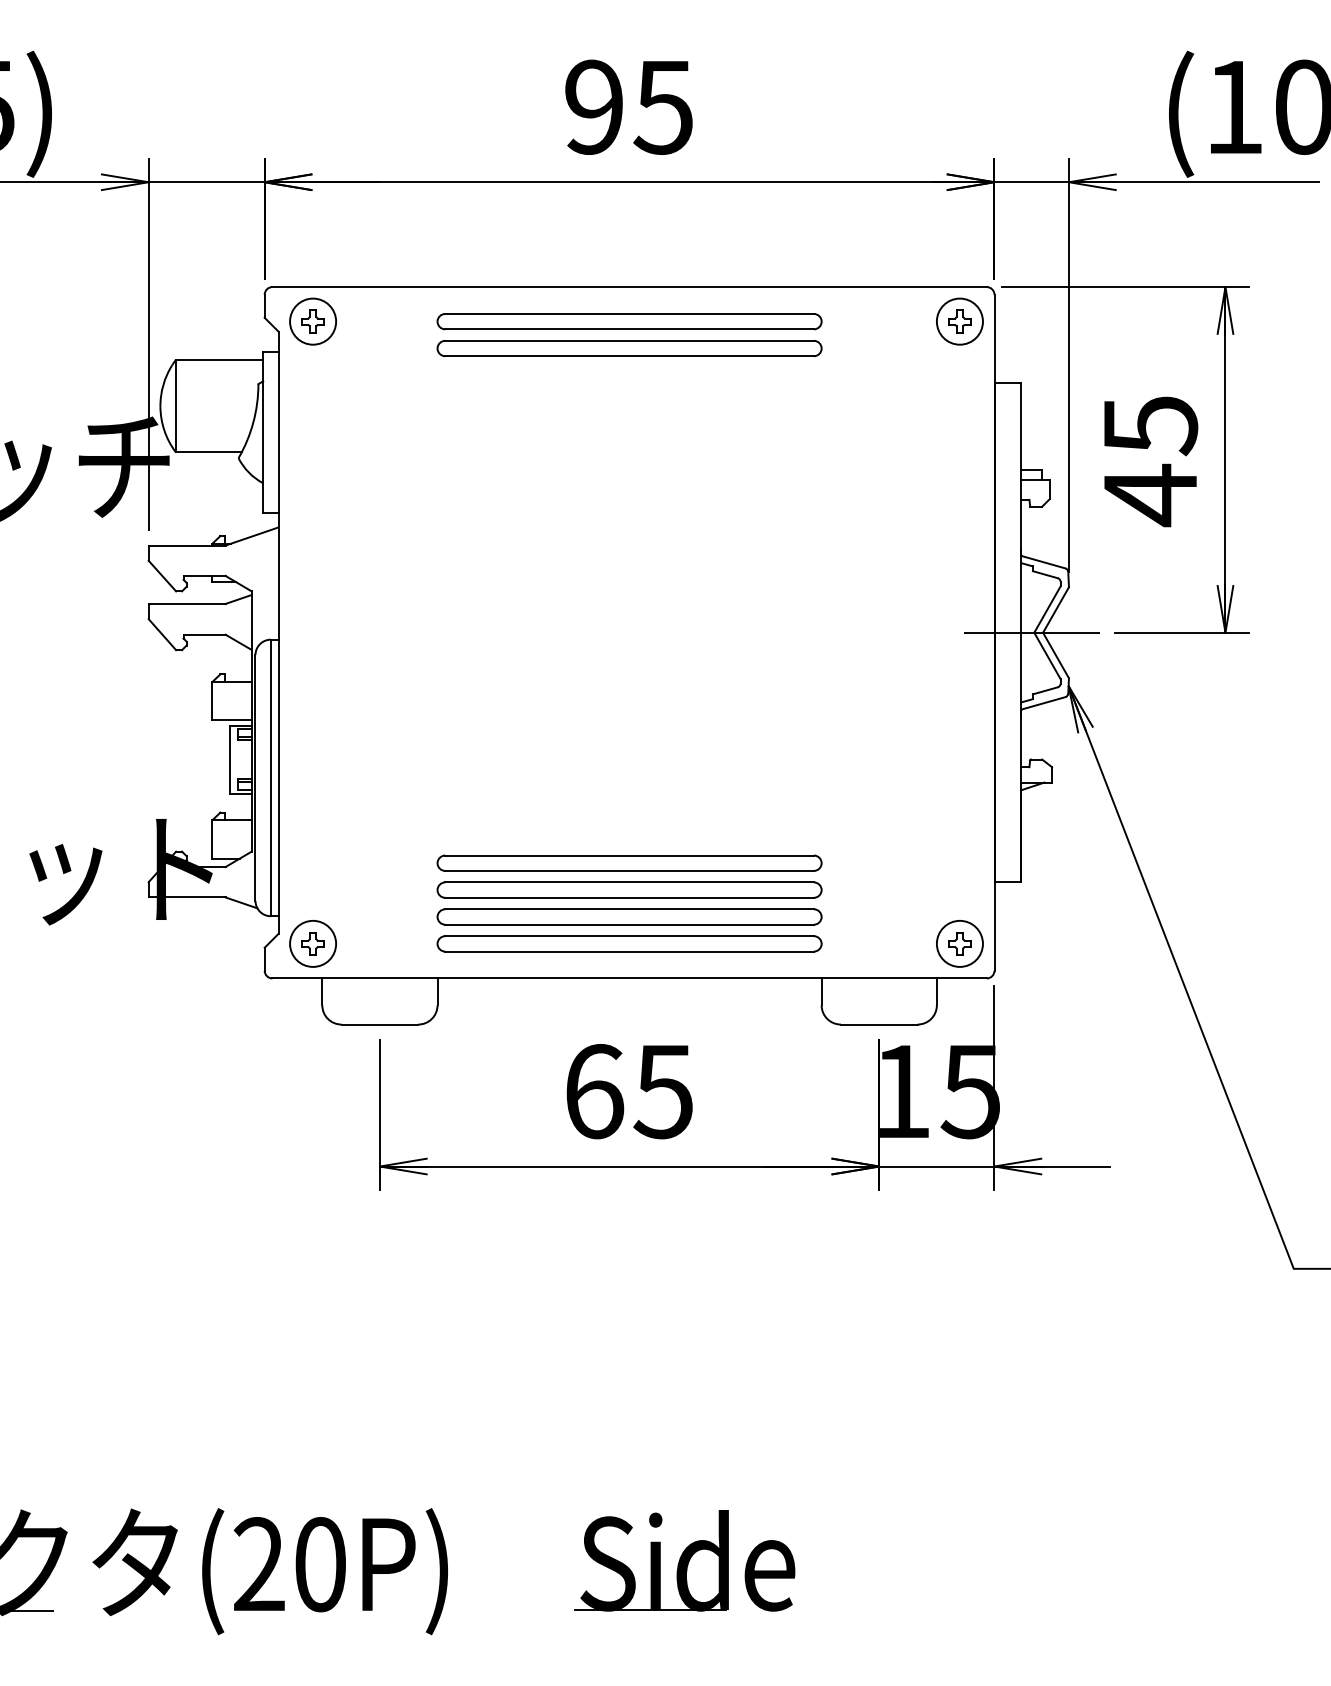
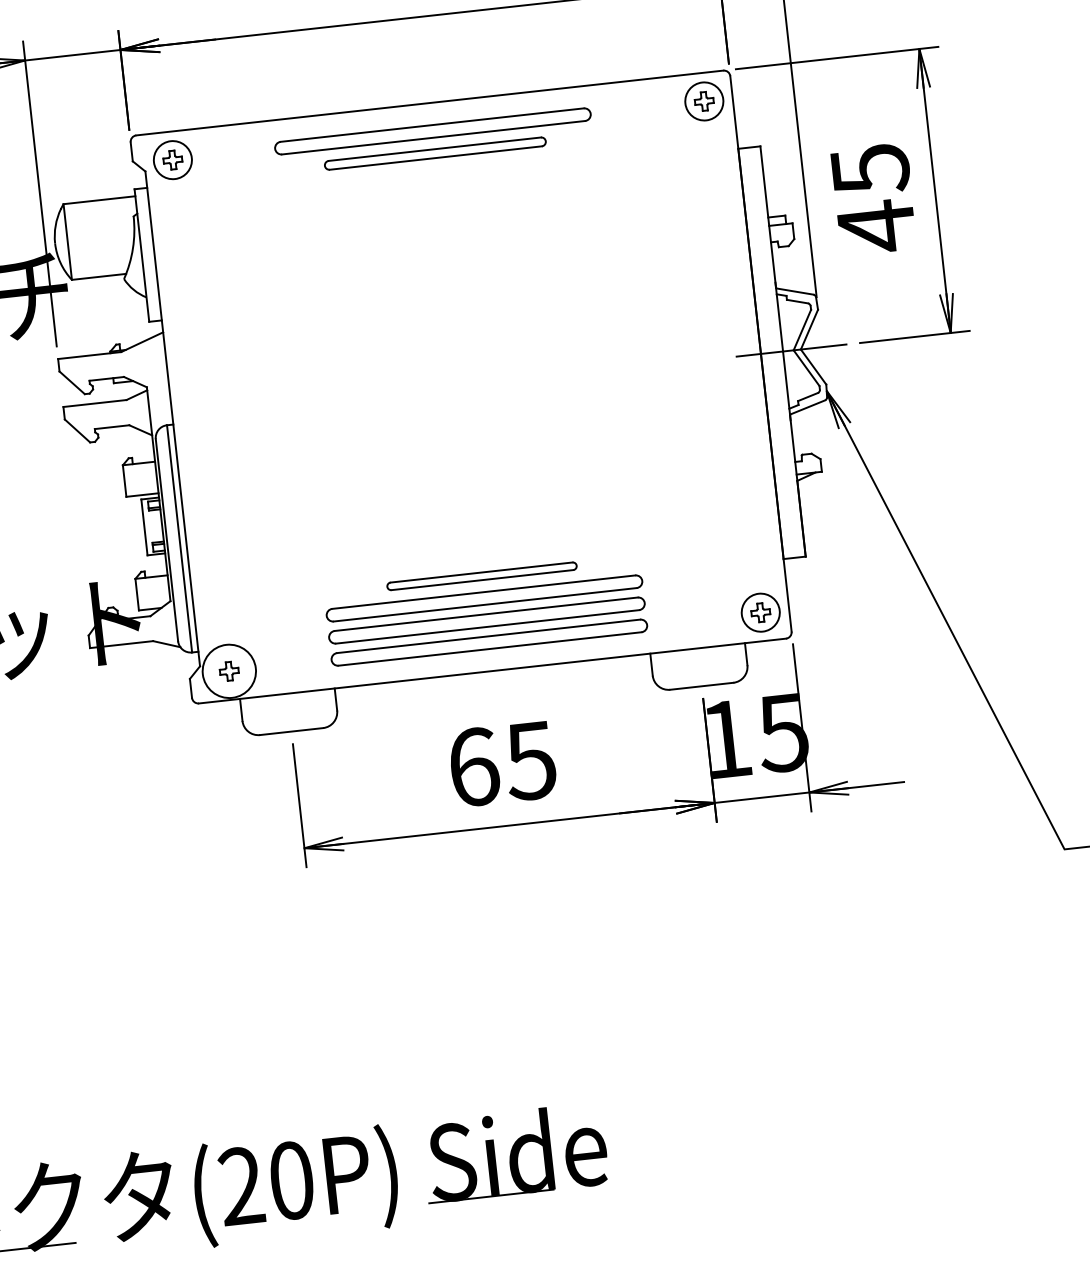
part: (629, 348) -> (435, 153), size x0.7
part: (629, 862) -> (481, 575), size x0.6
circle: (313, 943) -> (229, 671), size x1.4
part: (684, 1560) -> (514, 1152), moved

